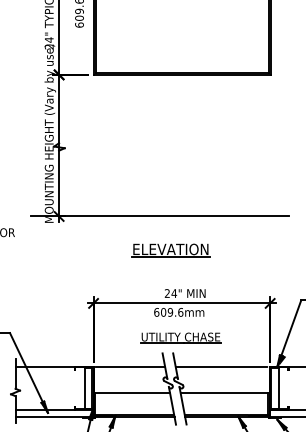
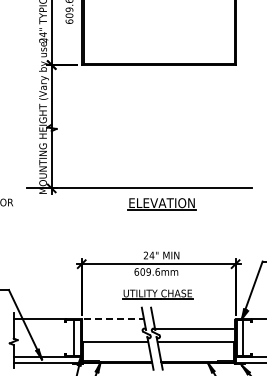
part: (170, 251) -> (161, 204), moved
line: (131, 366) -> (114, 319), solid -> dashed
line: (220, 366) -> (192, 329), moved

